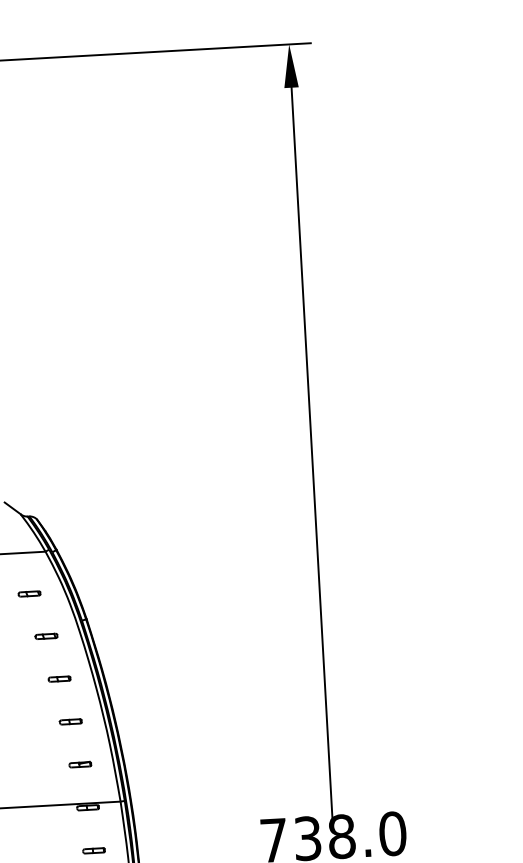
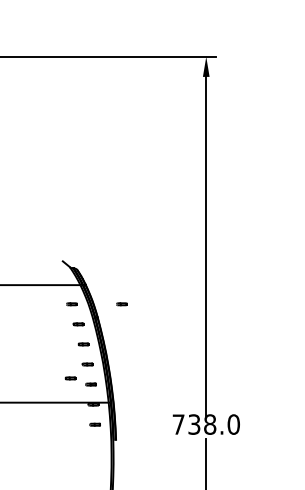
part: (136, 588) -> (121, 304), added
part: (35, 754) -> (70, 378), added

